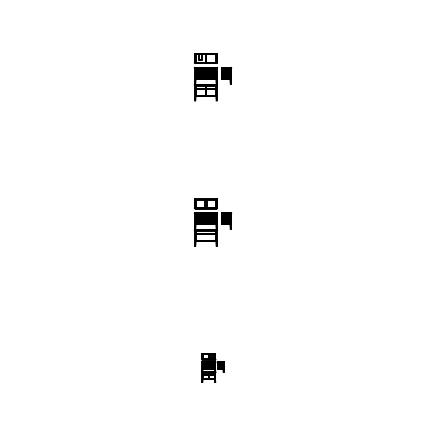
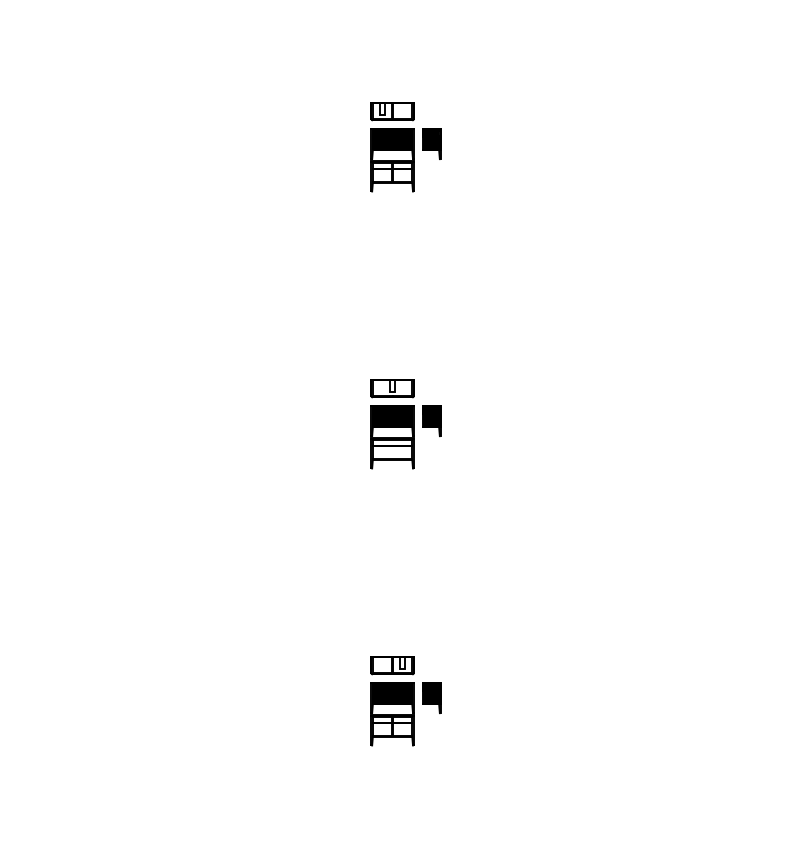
part: (212, 367) -> (405, 700), size x1.67

